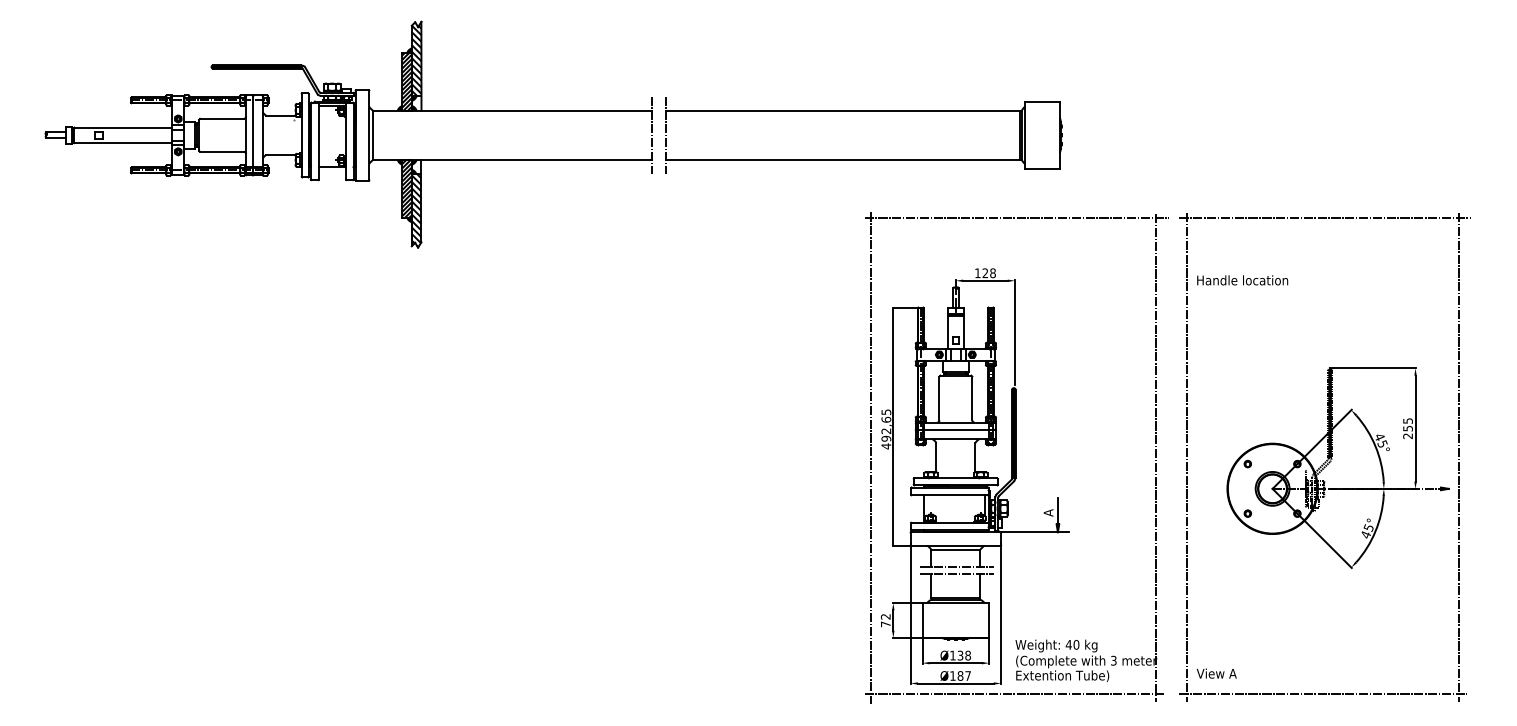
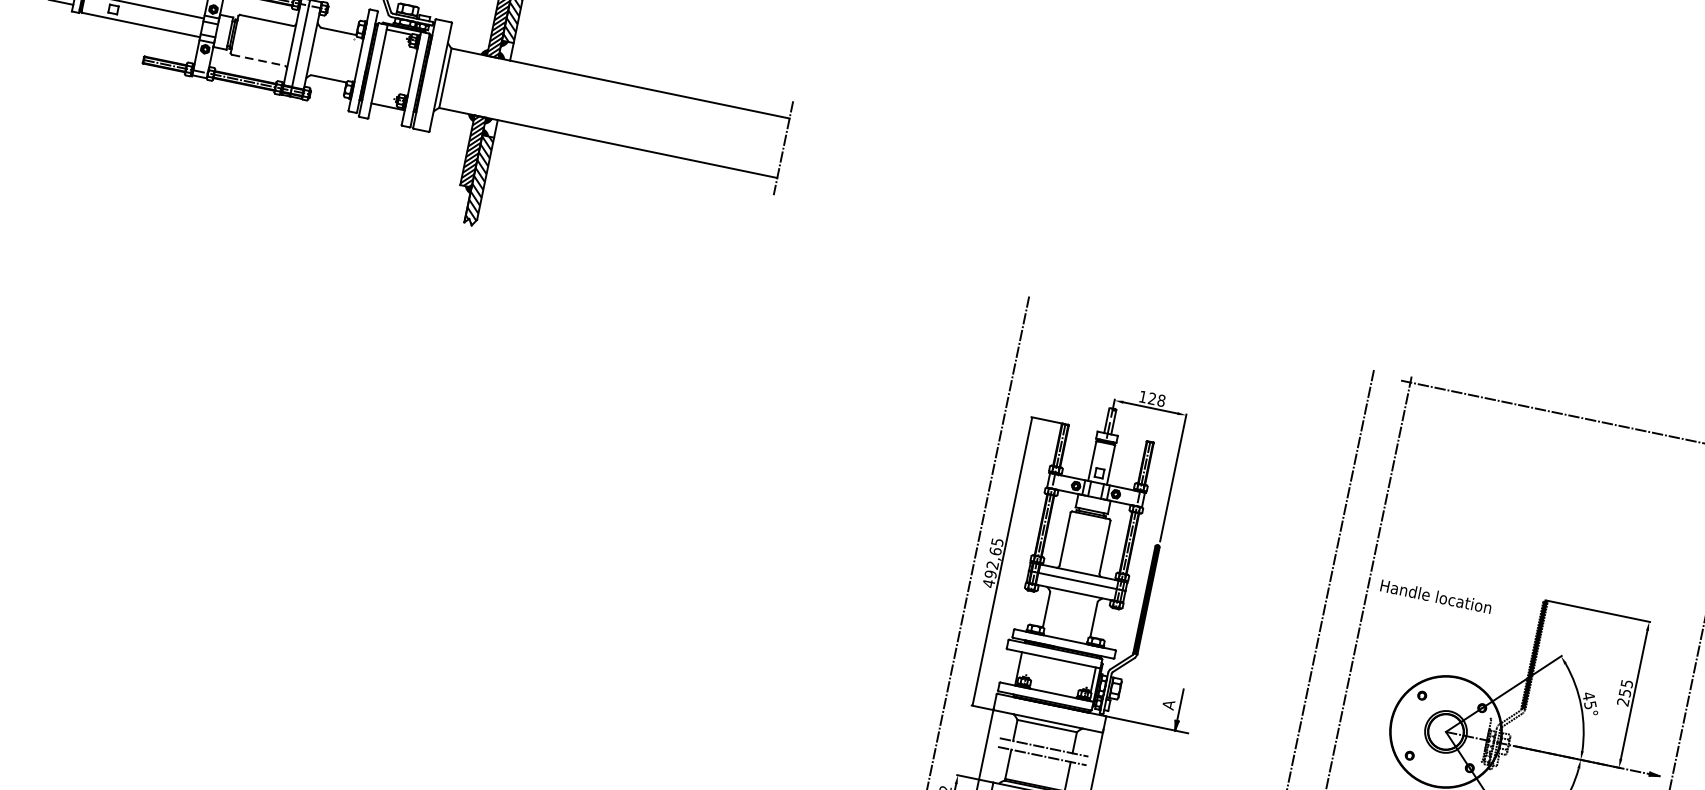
part: (863, 111) -> (1045, 172), removed
line: (221, 151) -> (257, 59), solid -> dashed
line: (1016, 218) -> (1203, 340), removed
text: (1242, 280) -> (1435, 596), moved

